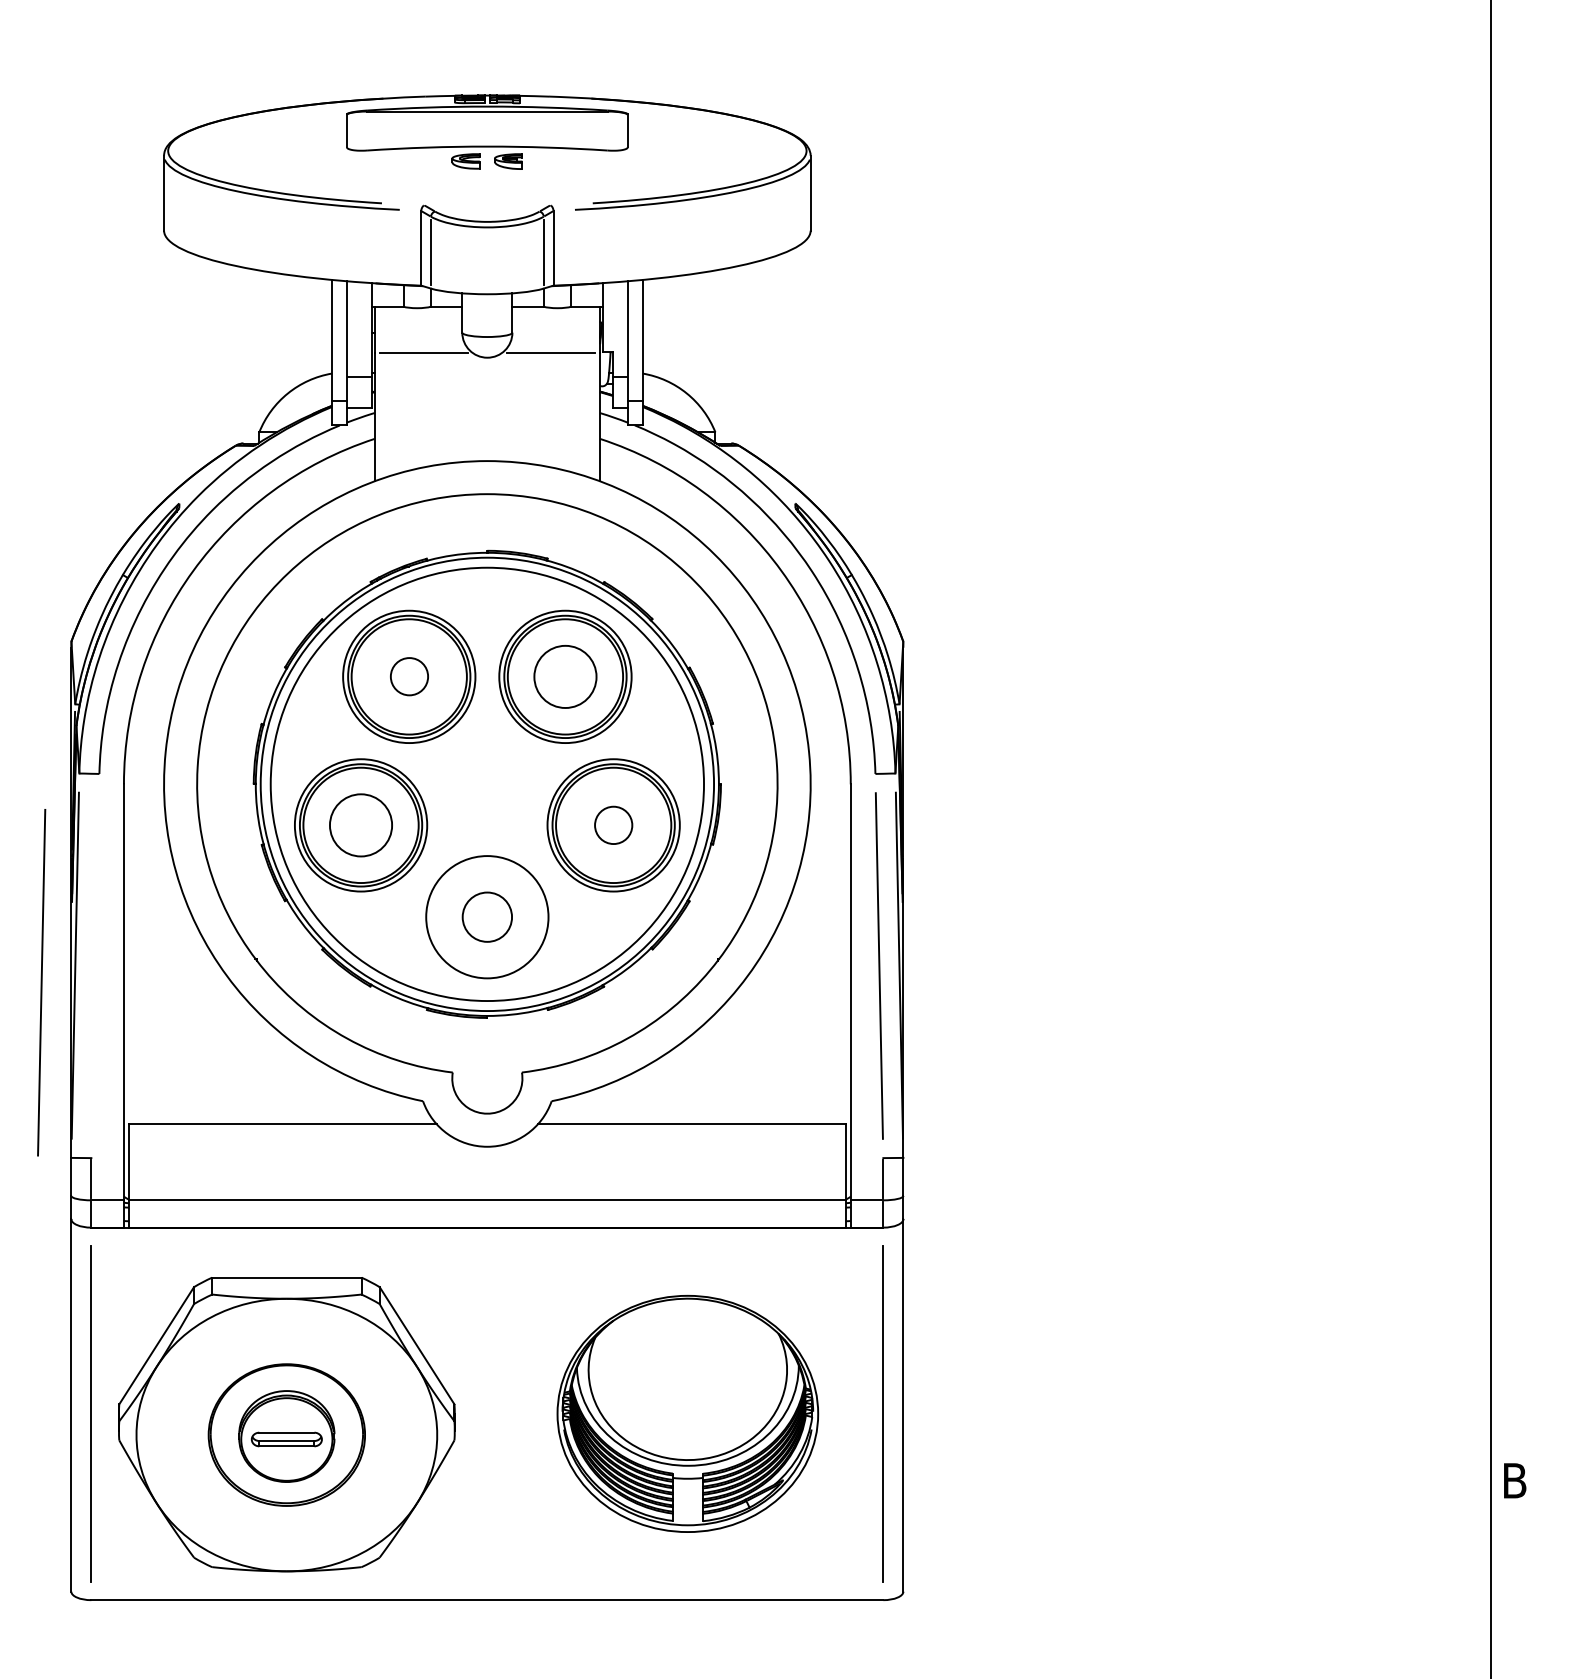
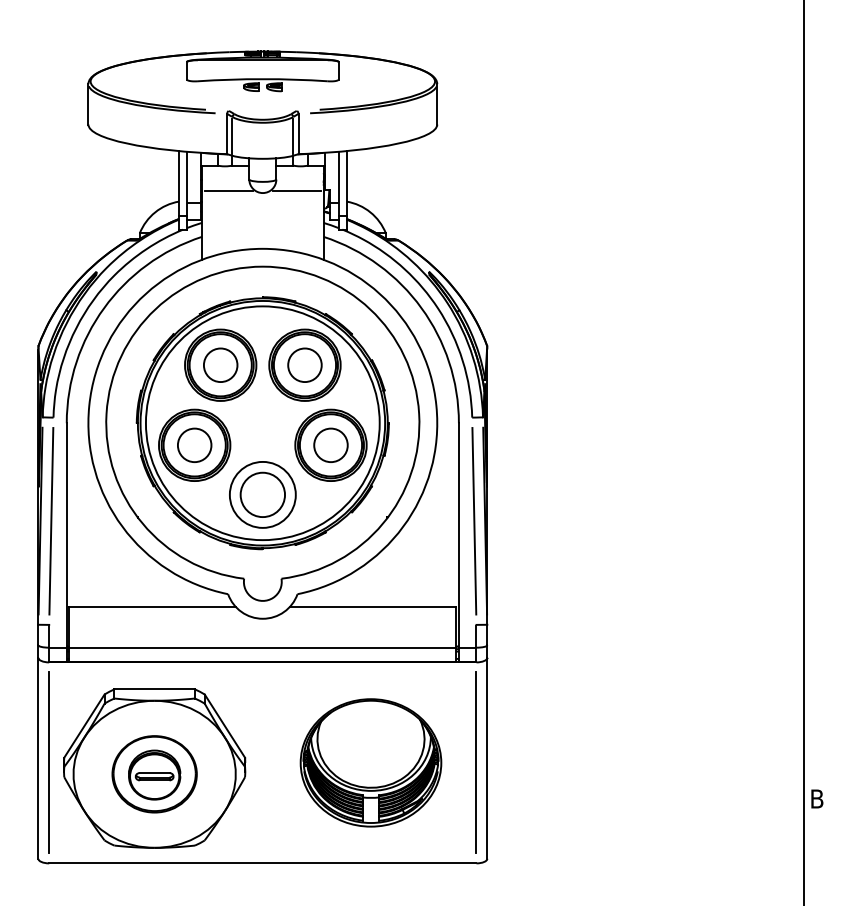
circle: (408, 675) -> (220, 364), size x1.67
circle: (612, 825) -> (330, 445), size x1.67
circle: (486, 916) -> (262, 494), size x1.67
line: (41, 983) -> (51, 521), moved

